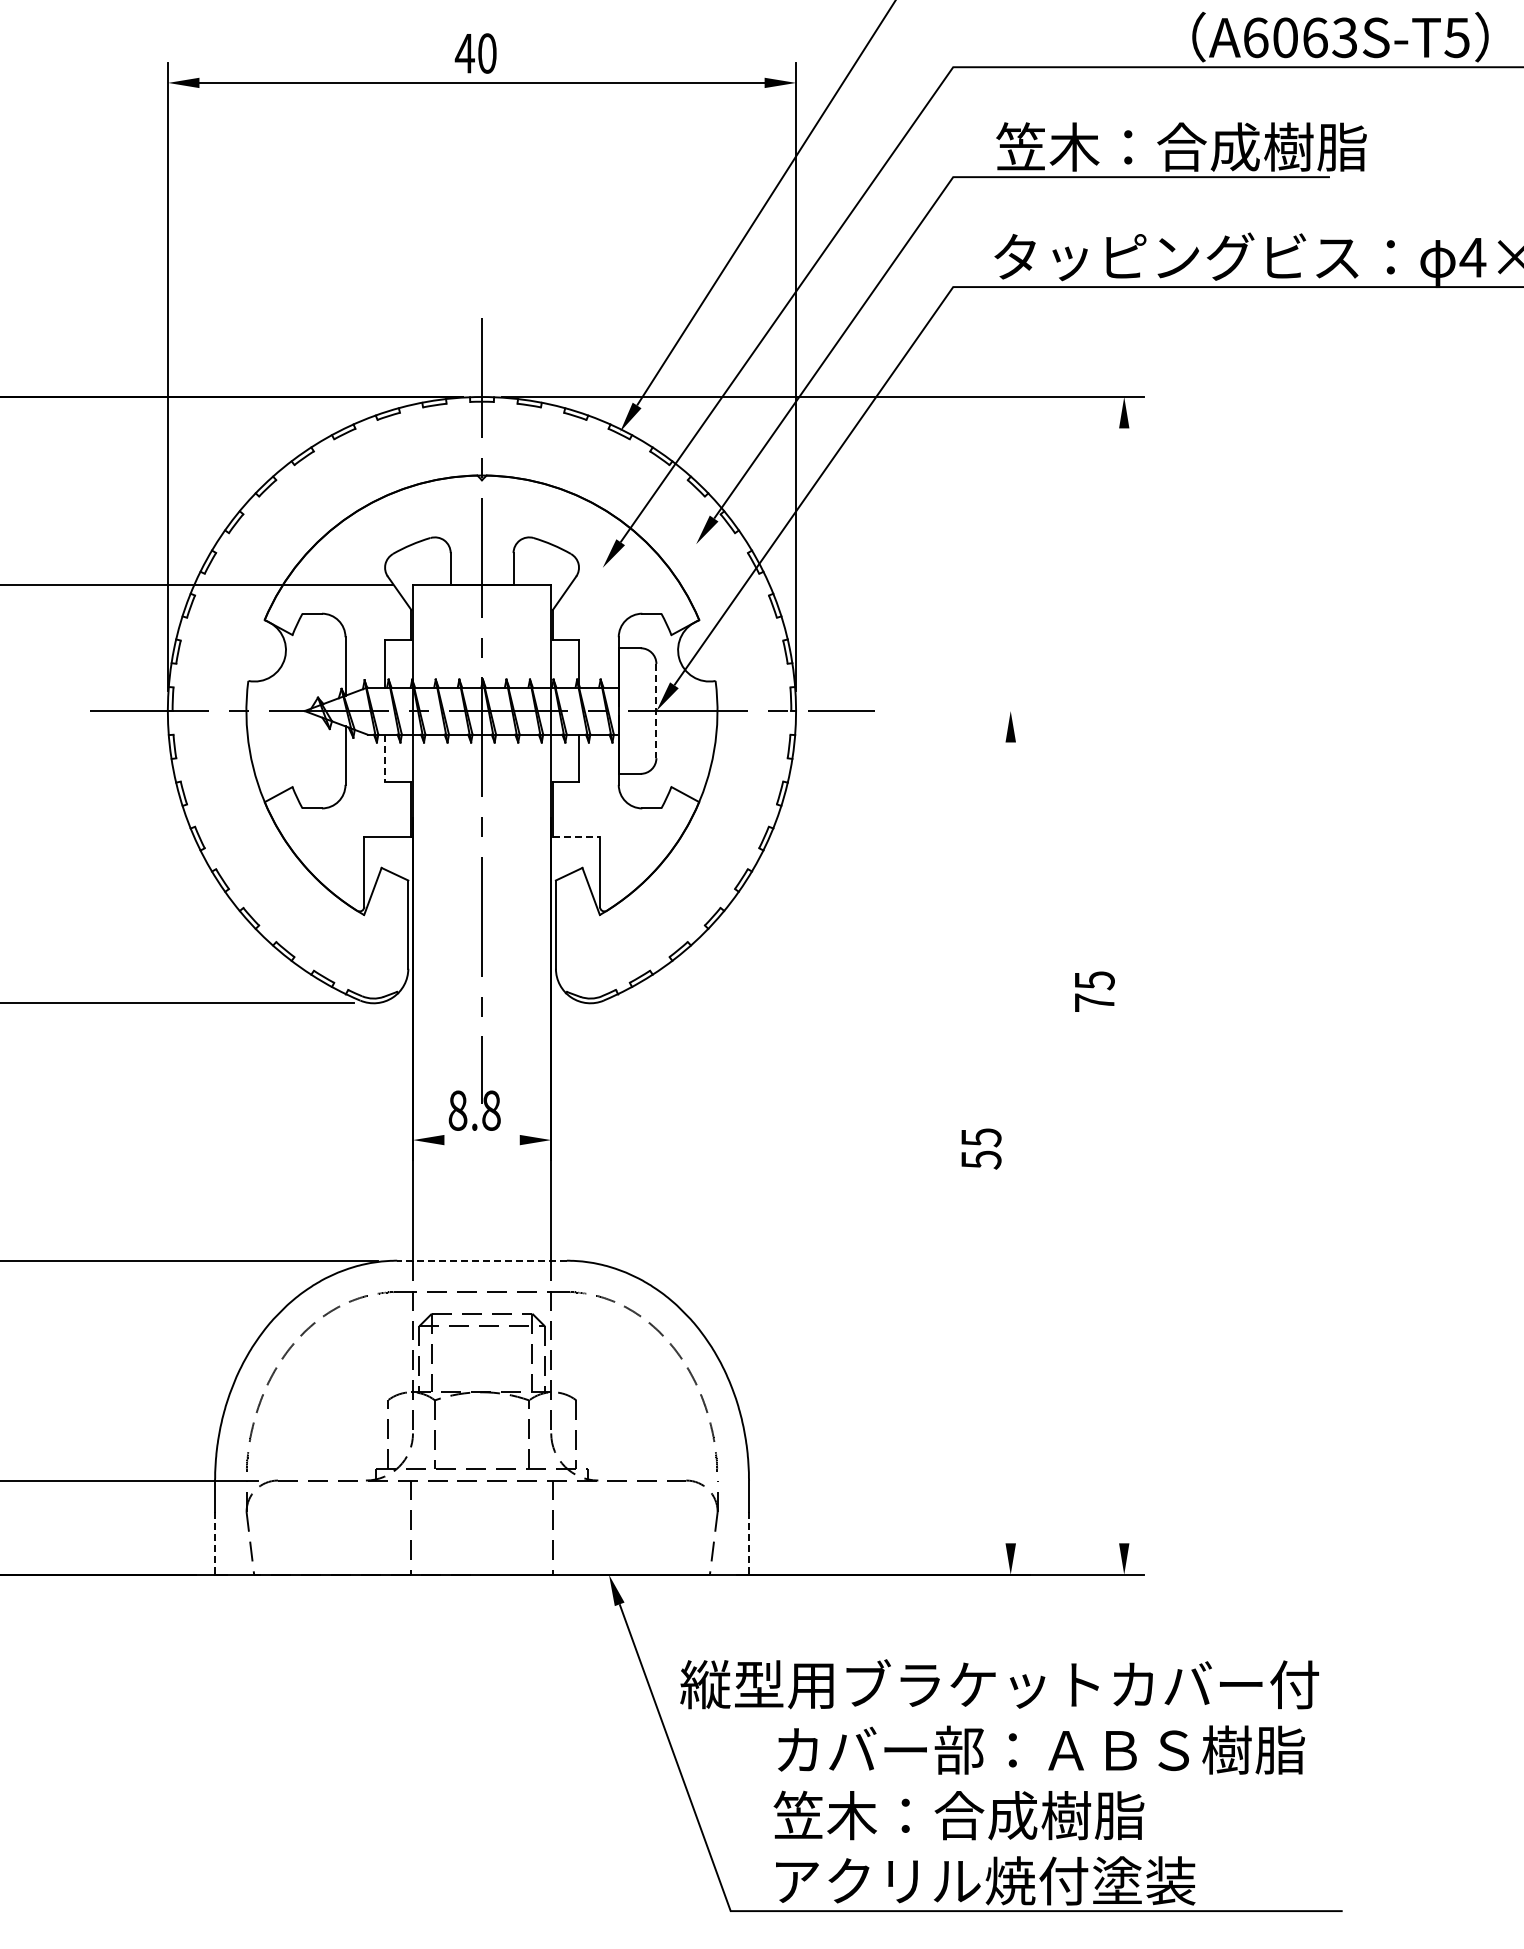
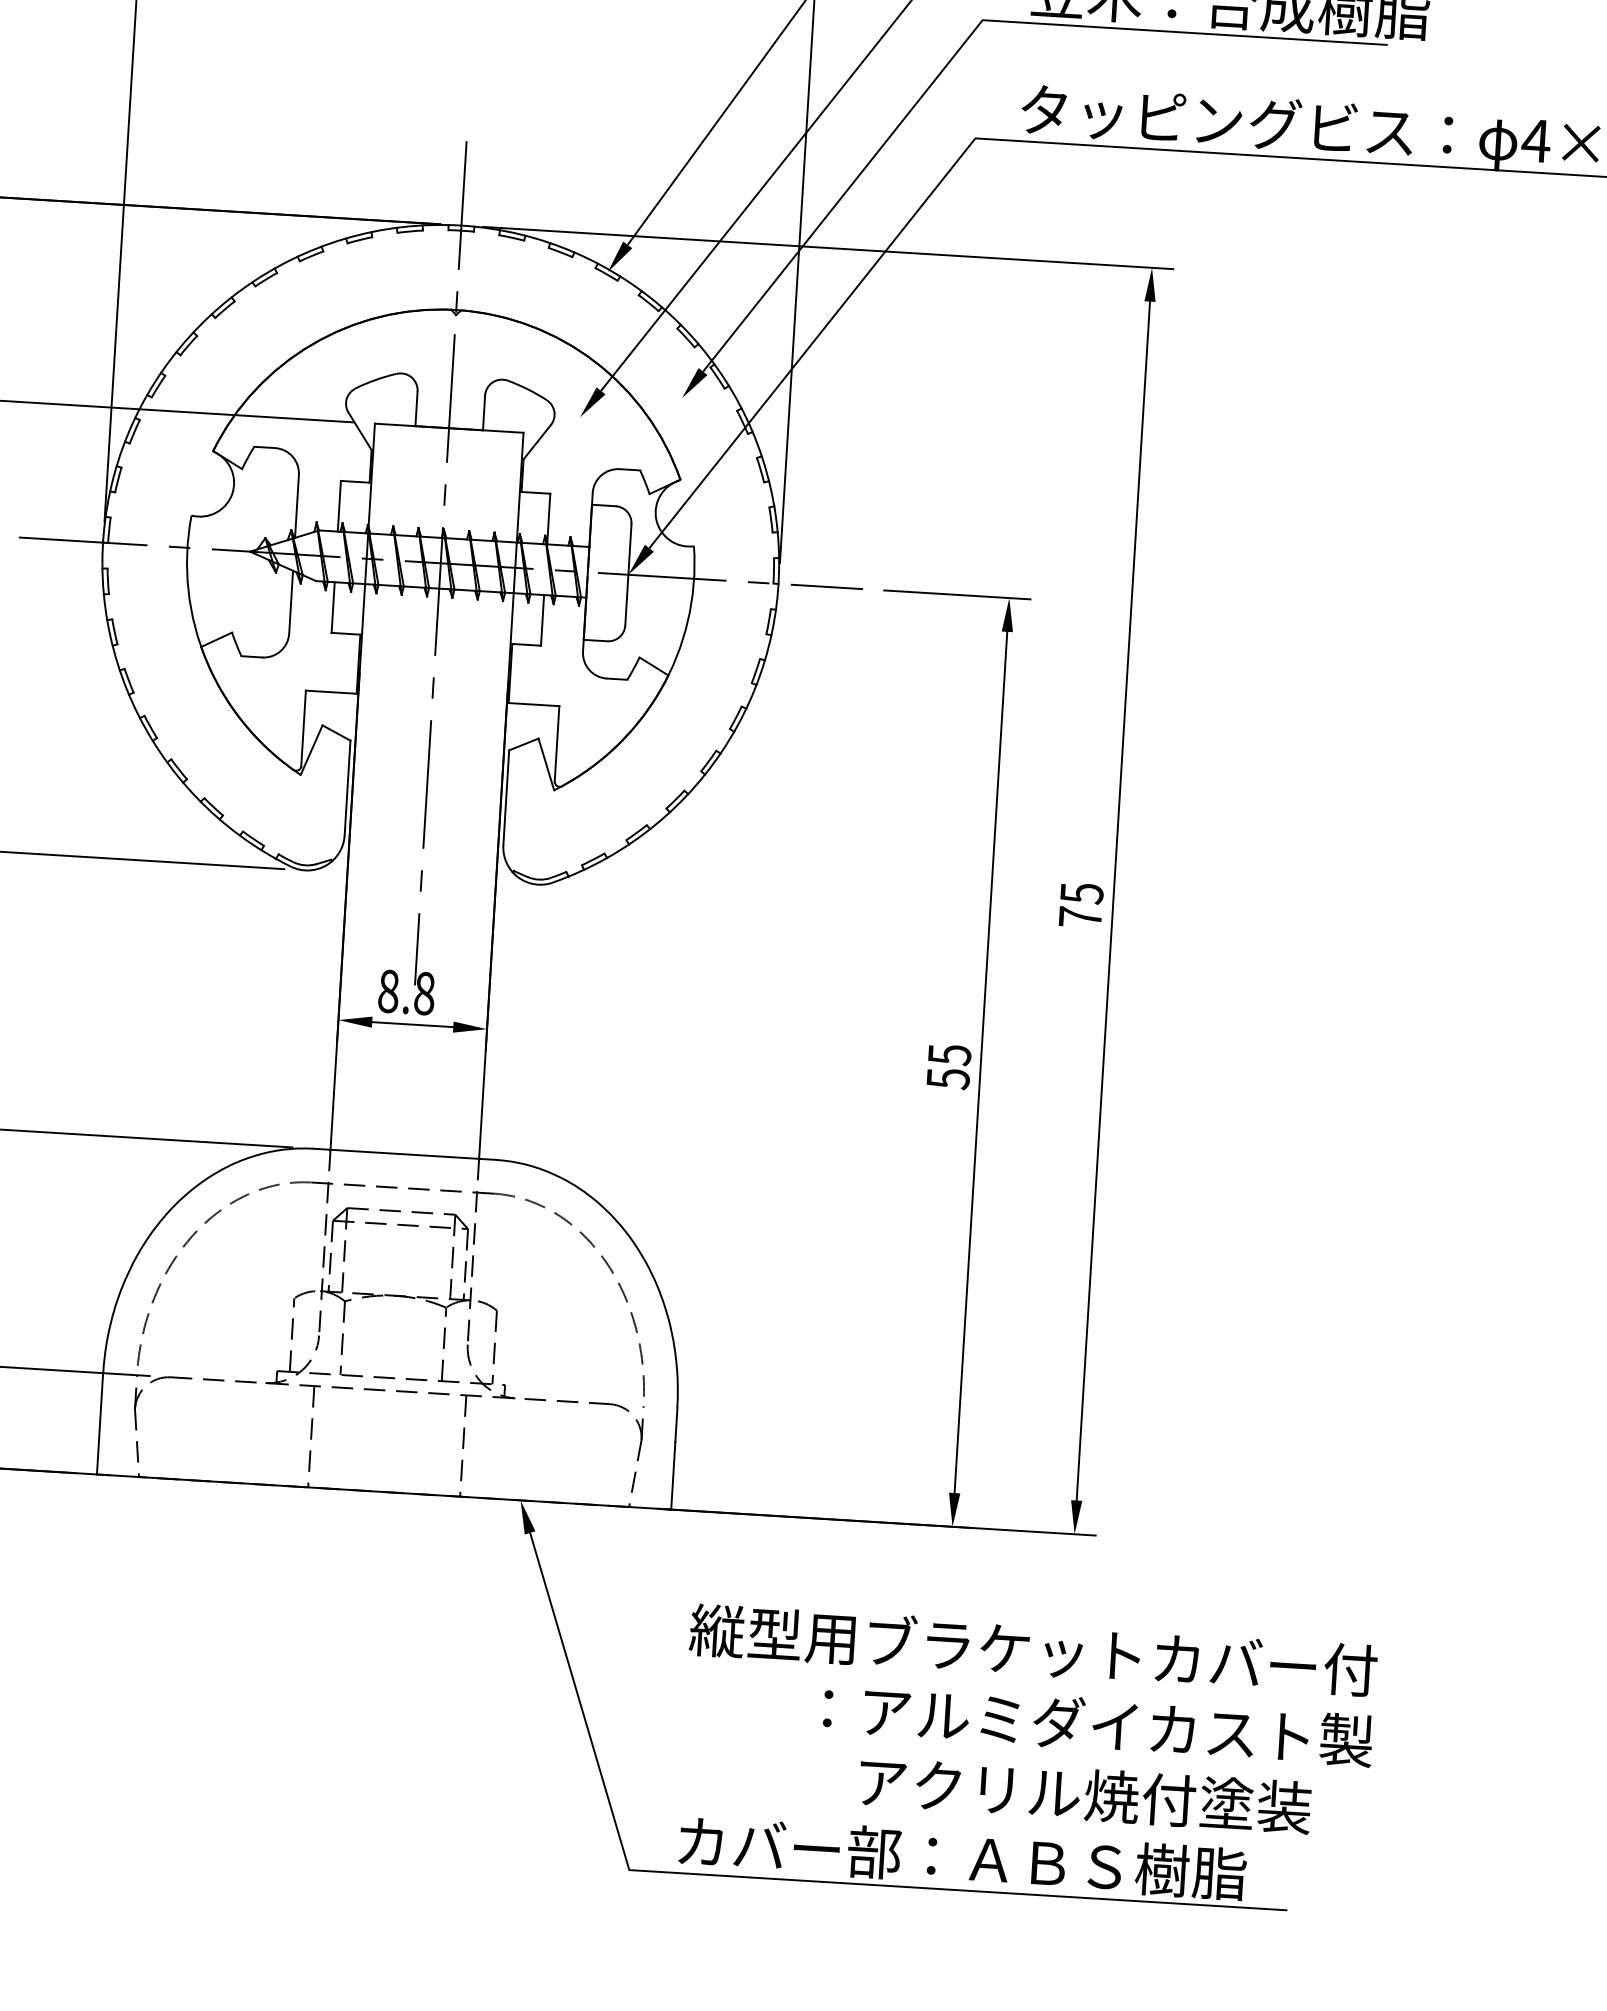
line: (656, 711) -> (628, 575), dashed -> solid
line: (962, 711) -> (957, 595), added
line: (384, 758) -> (332, 607), dashed -> solid
line: (576, 836) -> (534, 704), dashed -> solid
line: (1124, 985) -> (1113, 900), added
line: (481, 1140) -> (412, 1025), added
line: (1010, 1142) -> (980, 1061), added
line: (482, 1260) -> (405, 1154), dashed -> solid
line: (215, 1543) -> (99, 1440), dashed -> solid
line: (749, 1543) -> (673, 1476), dashed -> solid
text: (999, 1684) -> (1033, 1650), moved
text: (1095, 1749) -> (1032, 1720), カバー部：ＡＢＳ樹脂 -> ：アルミダイカスト製
text: (1065, 1815) -> (995, 1789), 笠木：合成樹脂 -> アクリル焼付塗装
text: (1038, 1880) -> (962, 1857), アクリル焼付塗装 -> カバー部：ＡＢＳ樹脂

